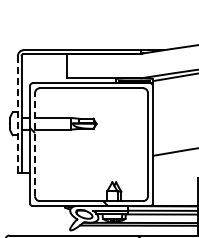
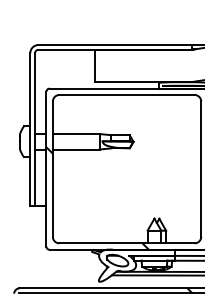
line: (17, 115) -> (29, 130), dashed -> solid
line: (35, 144) -> (53, 168), dashed -> solid

